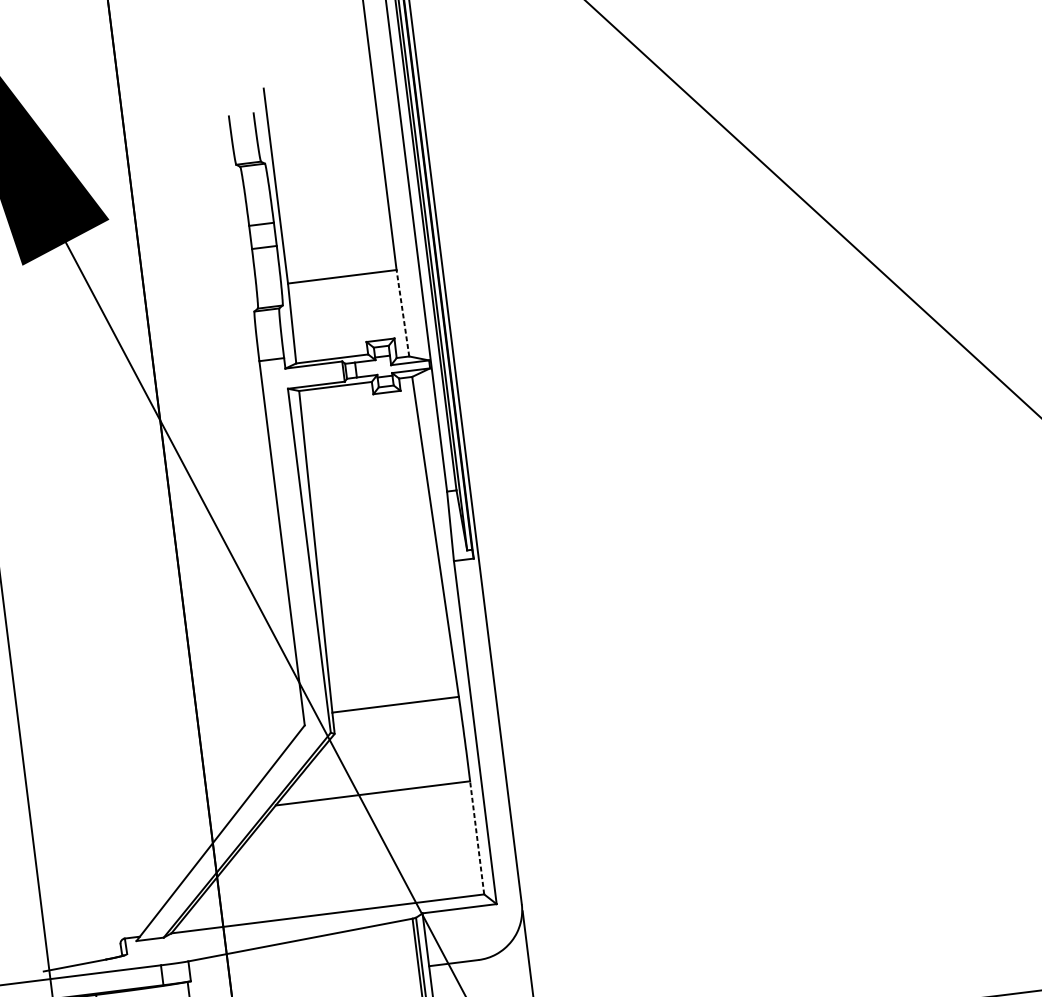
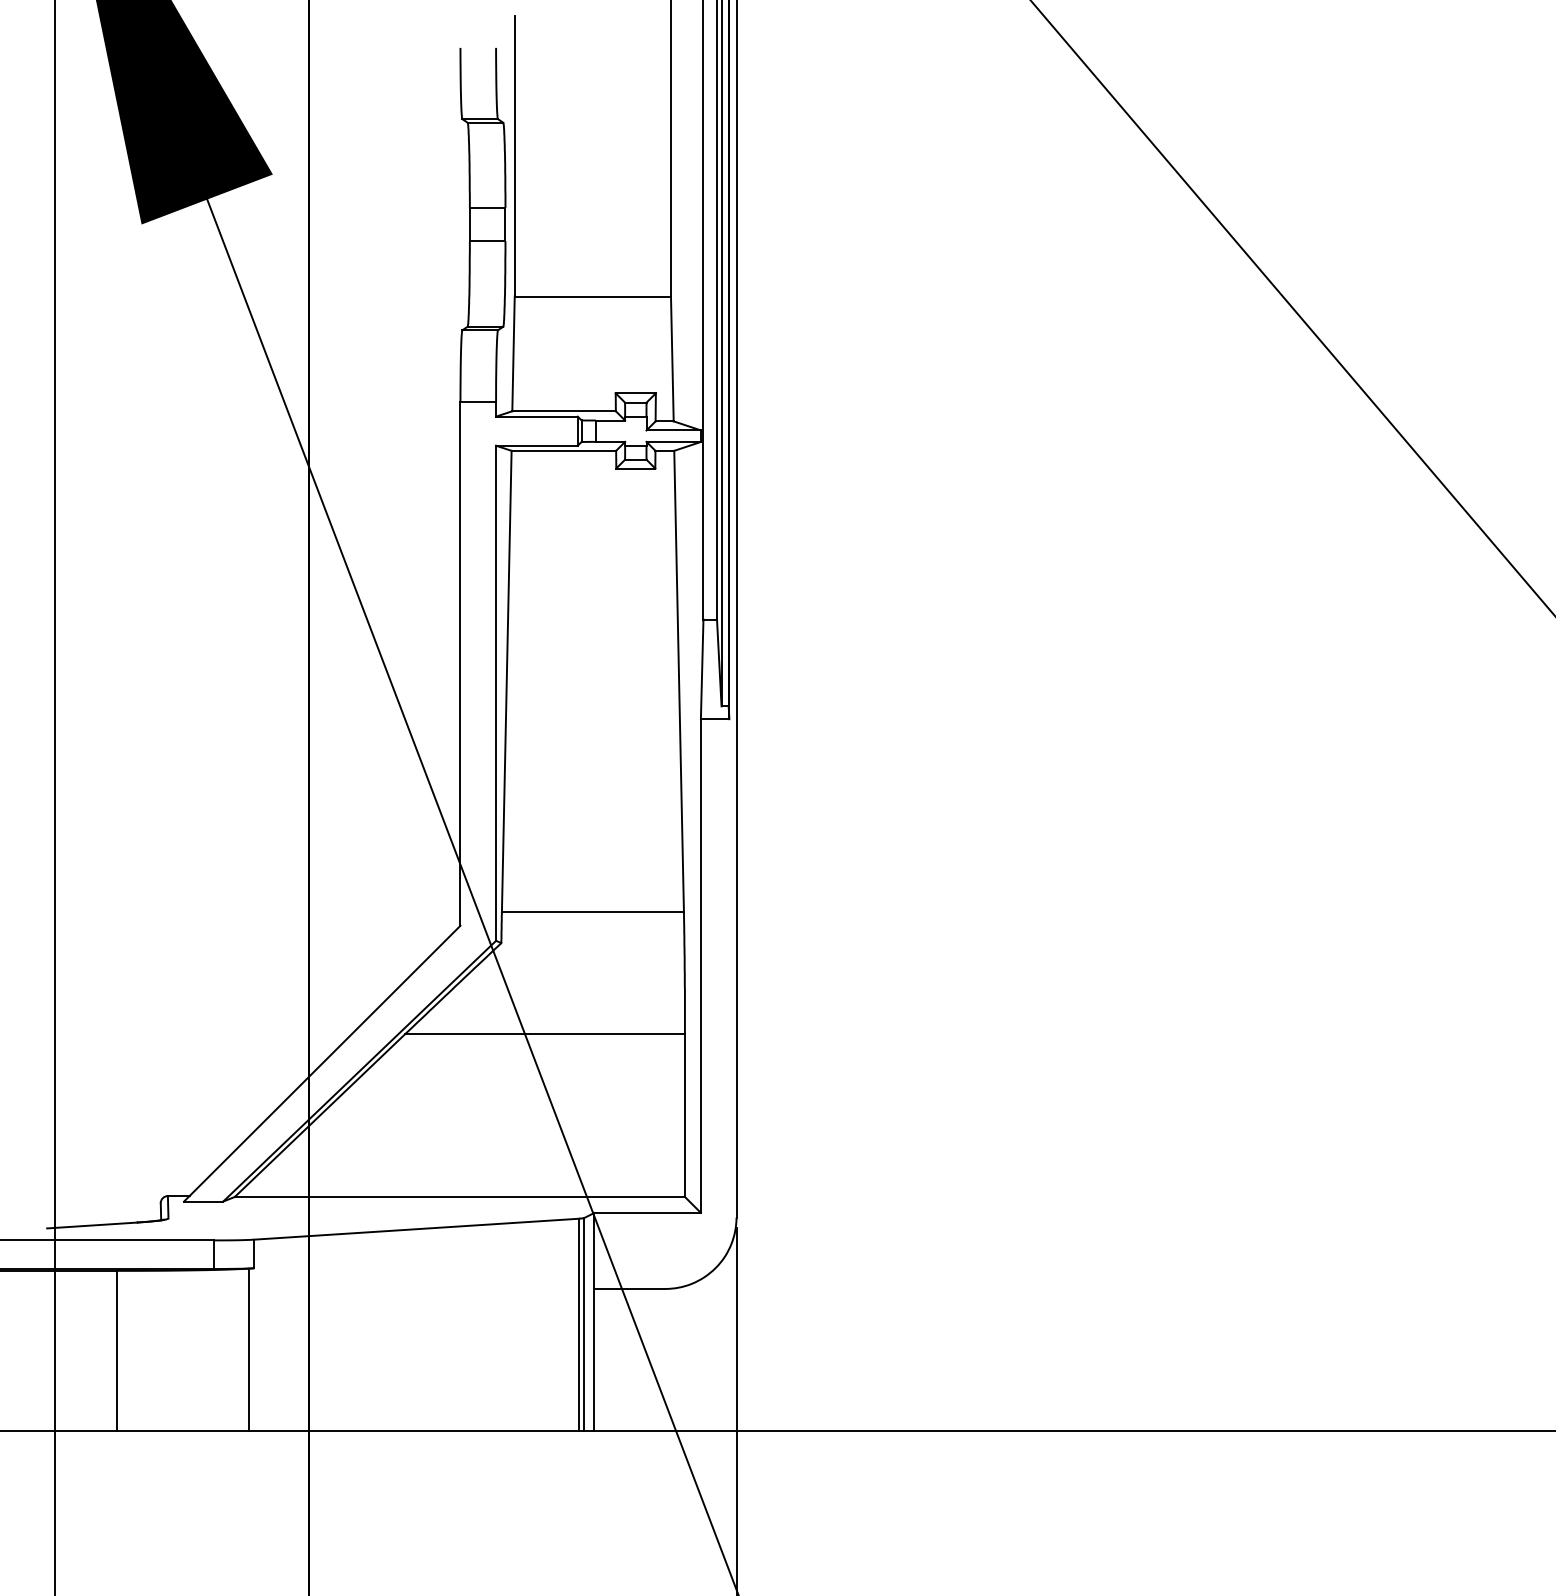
line: (403, 312) -> (672, 358), dashed -> solid
line: (476, 837) -> (684, 1115), dashed -> solid

